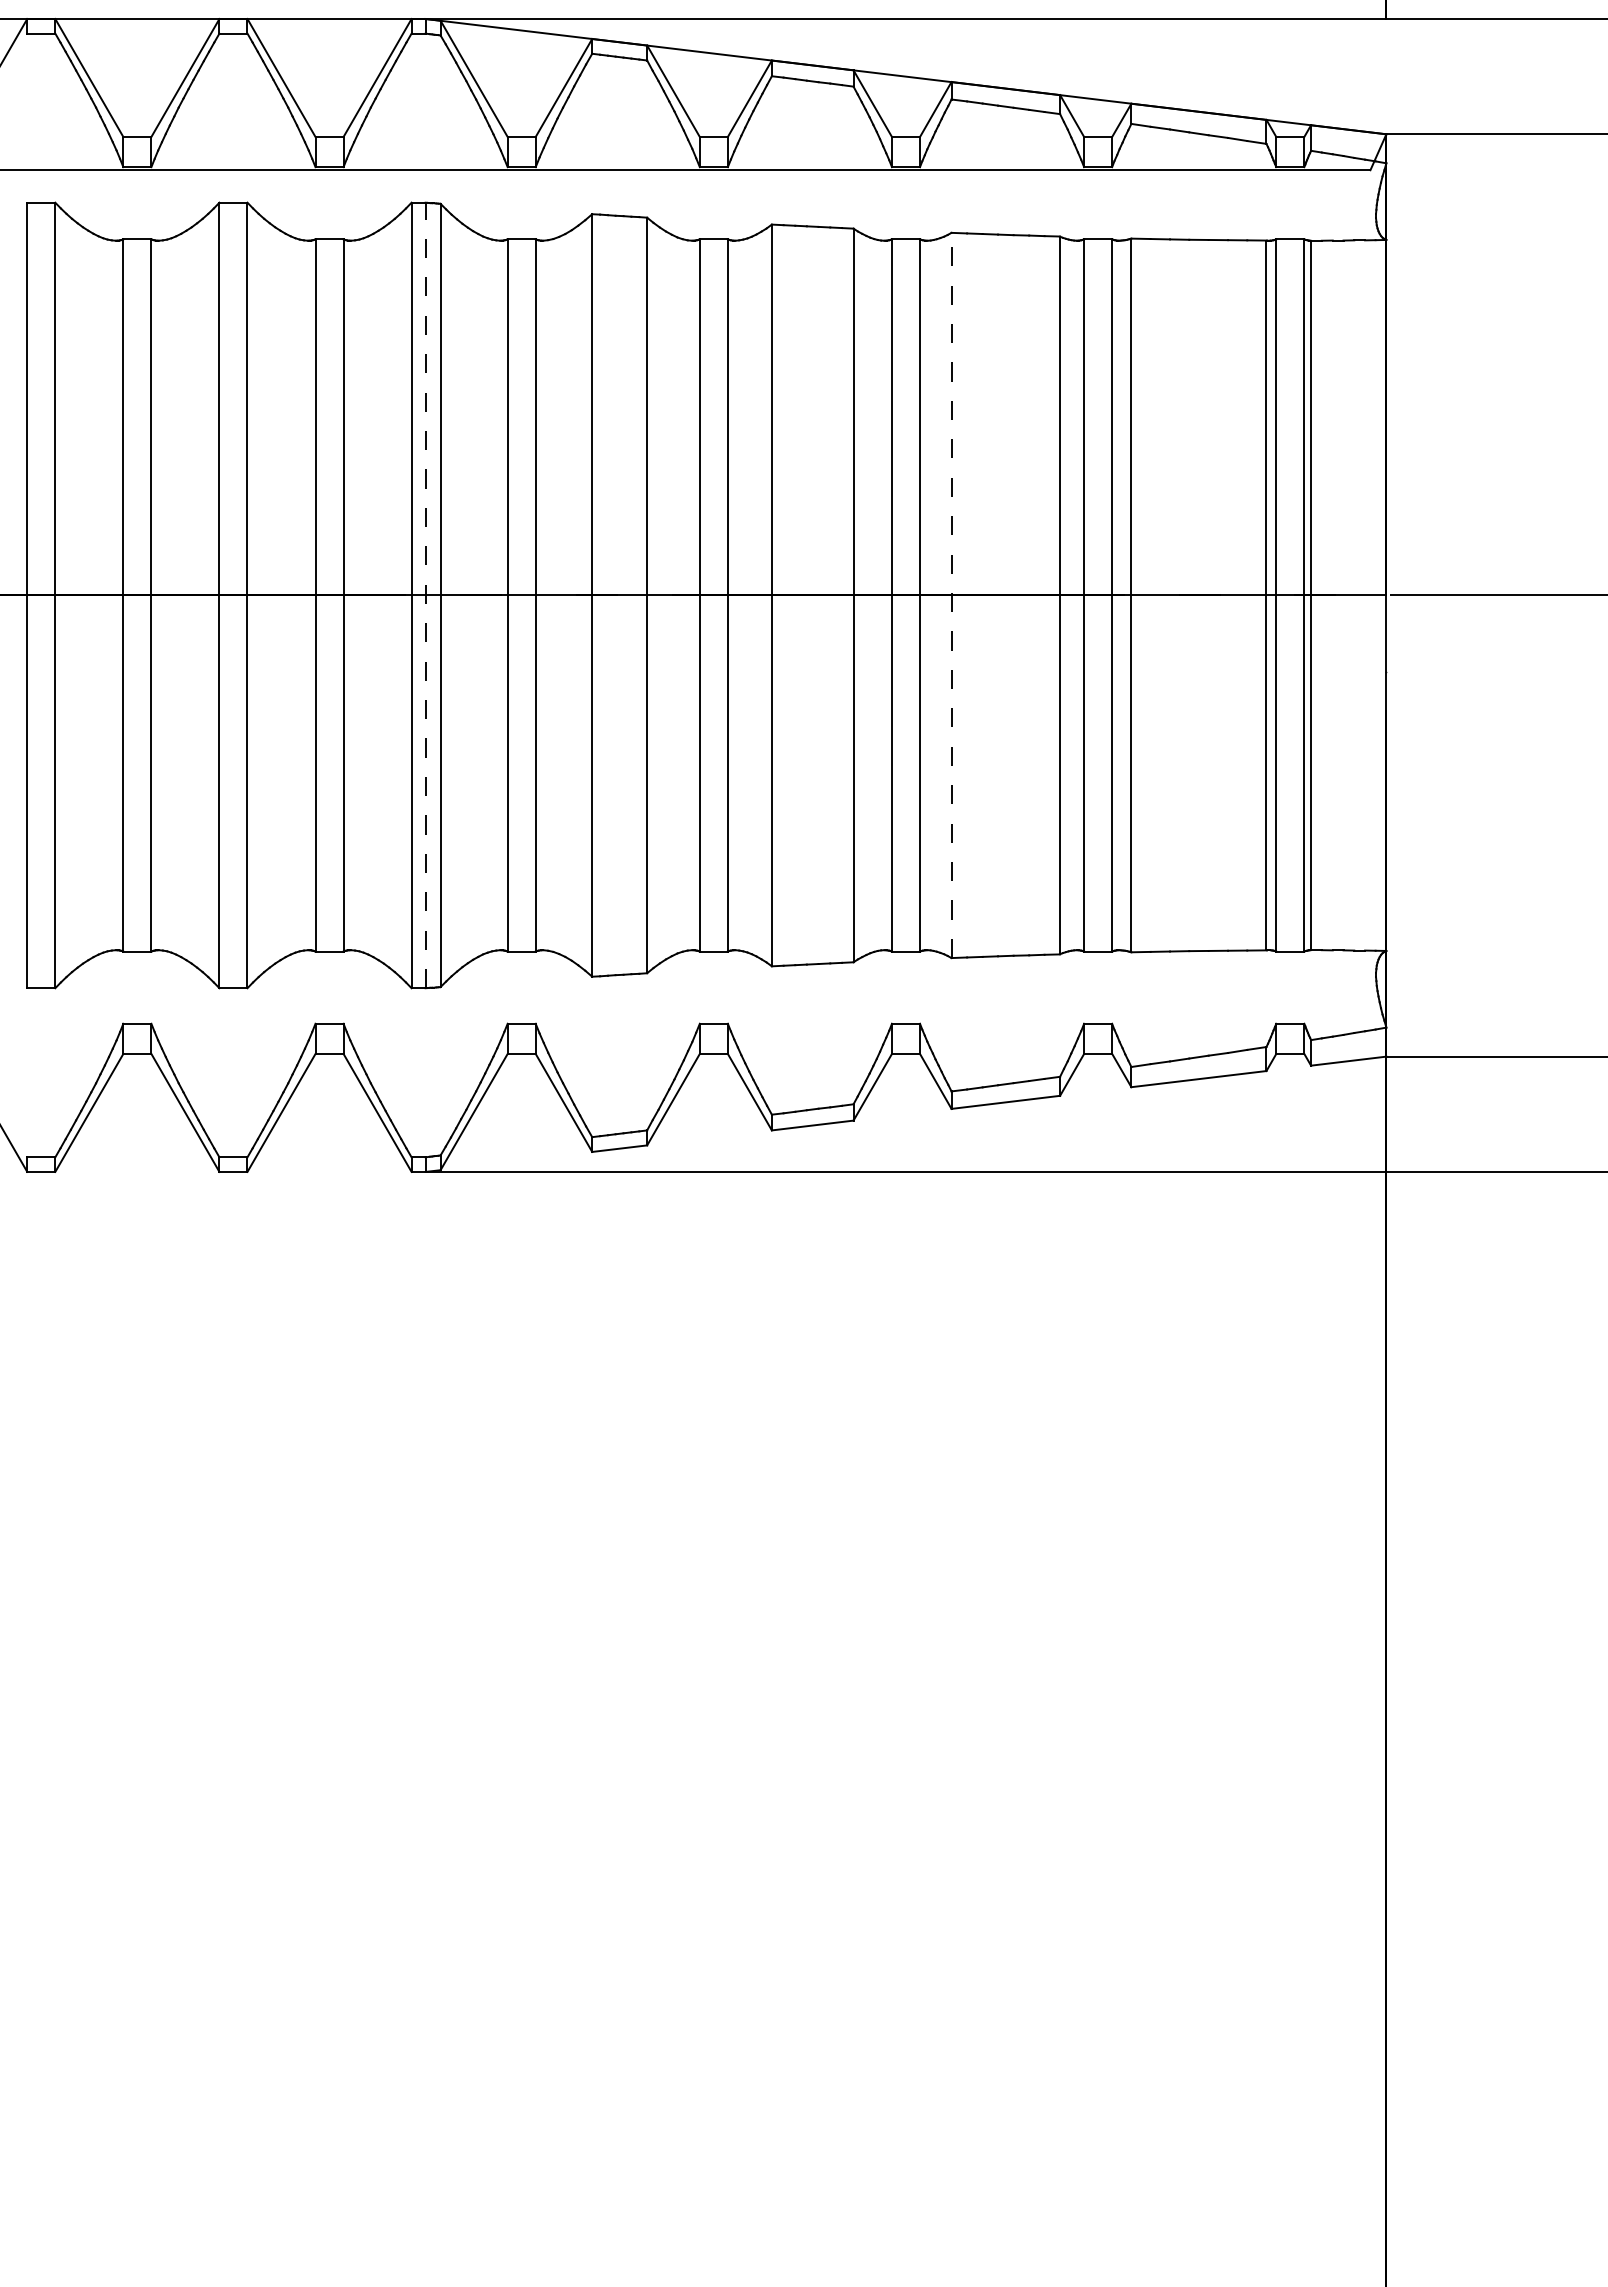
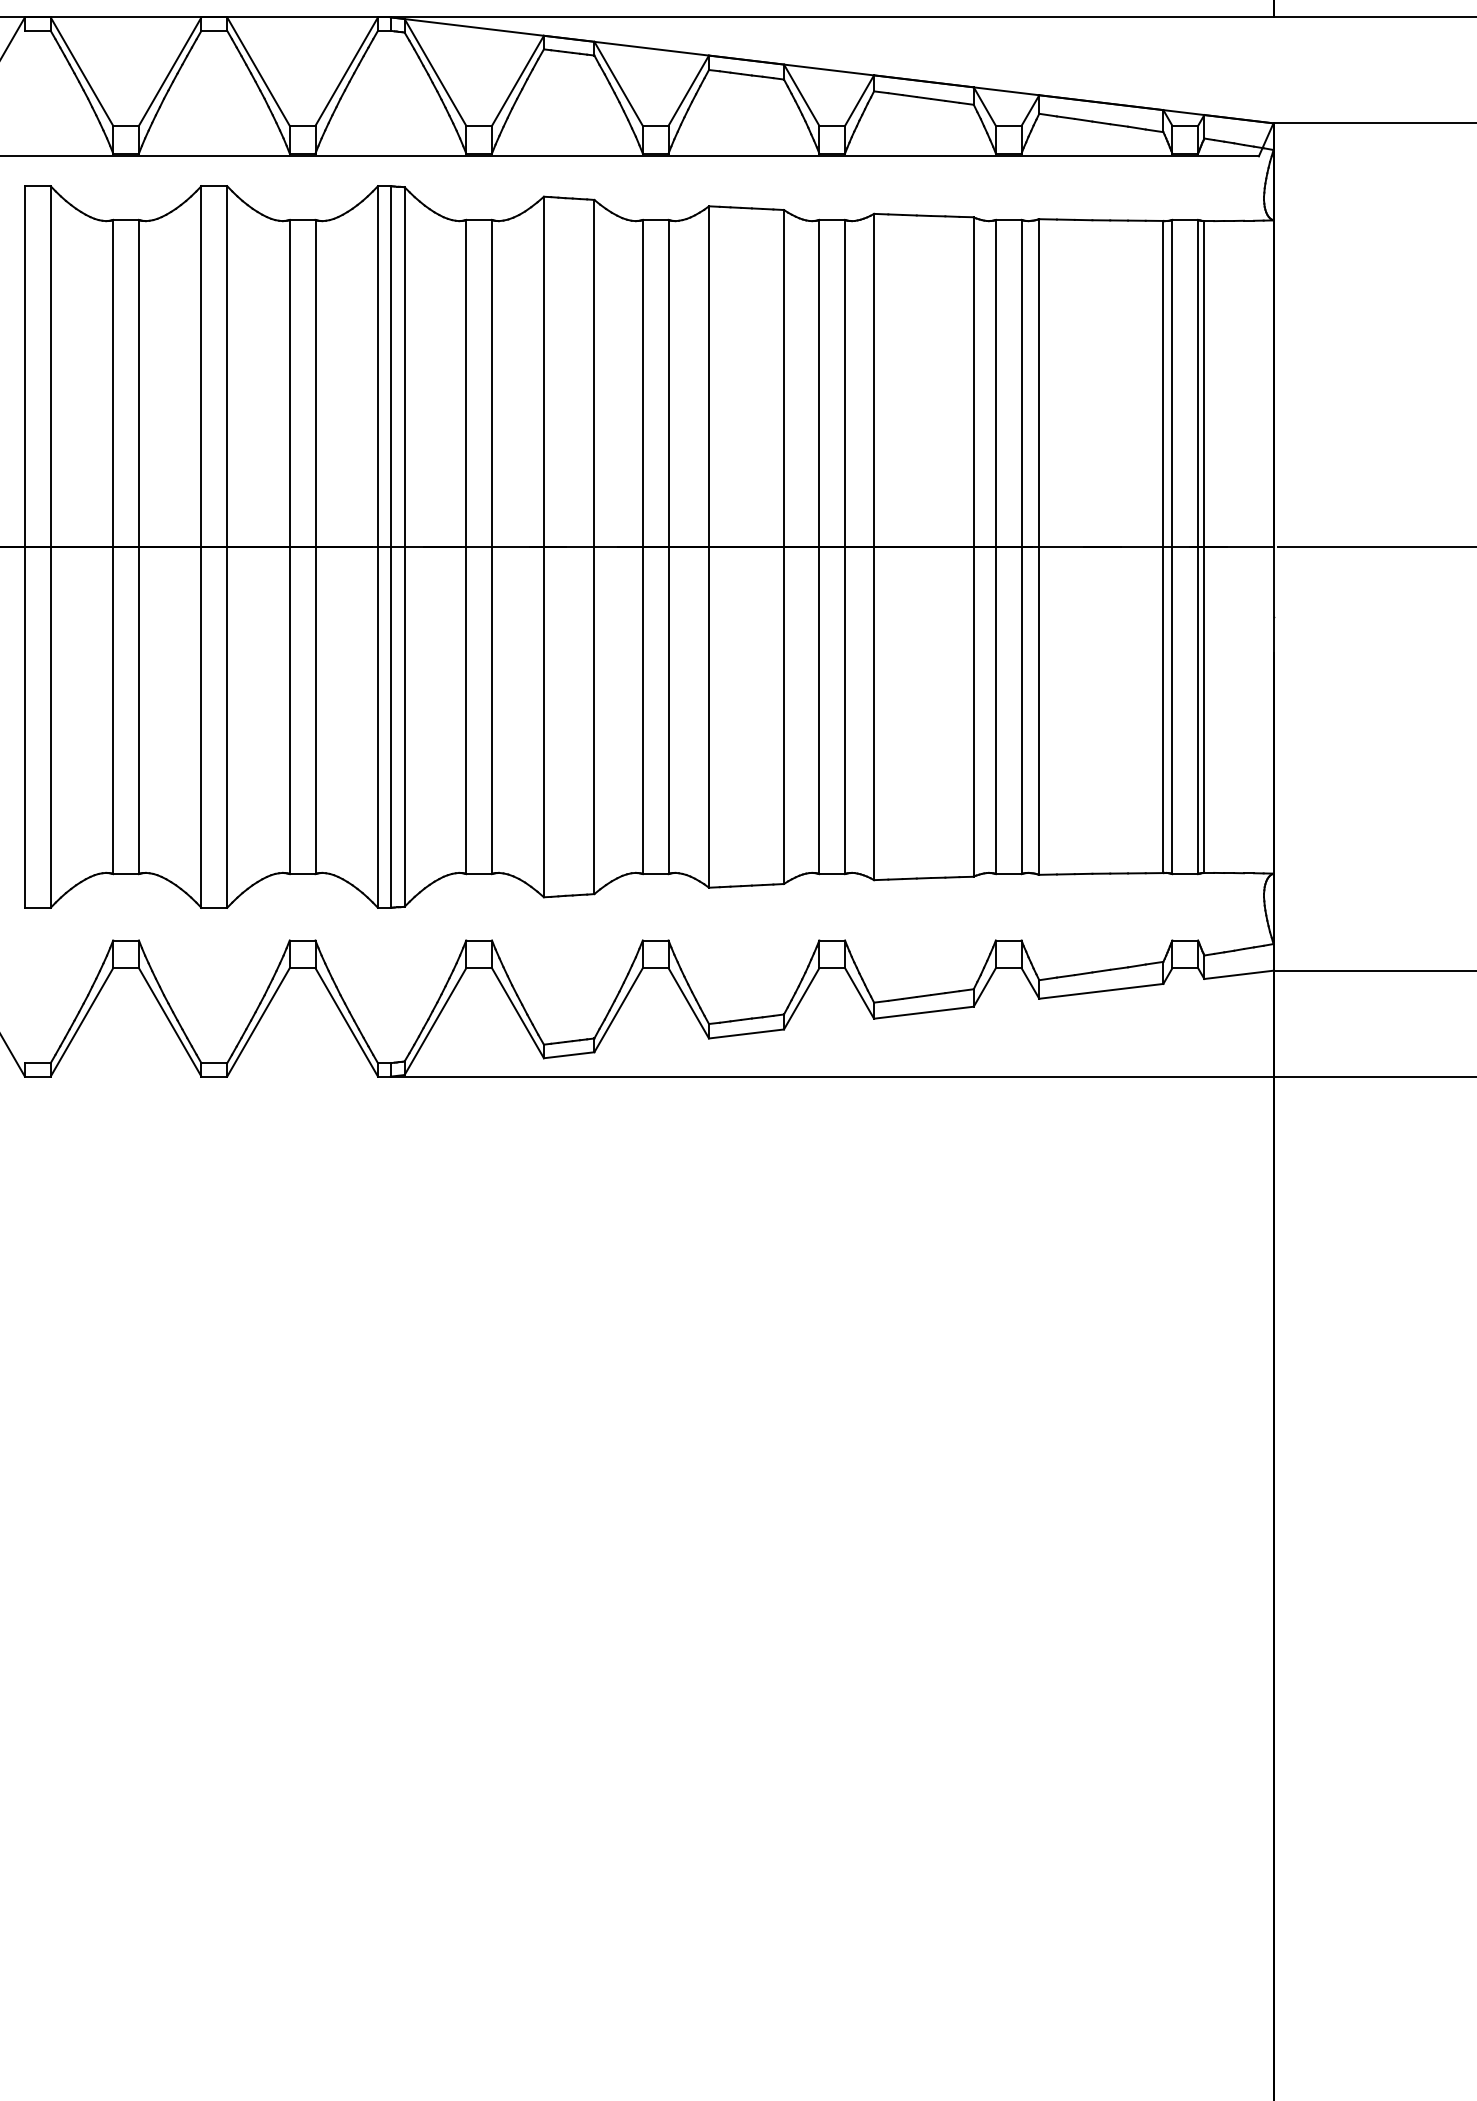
line: (425, 595) -> (390, 547), dashed -> solid
line: (951, 595) -> (874, 547), dashed -> solid

